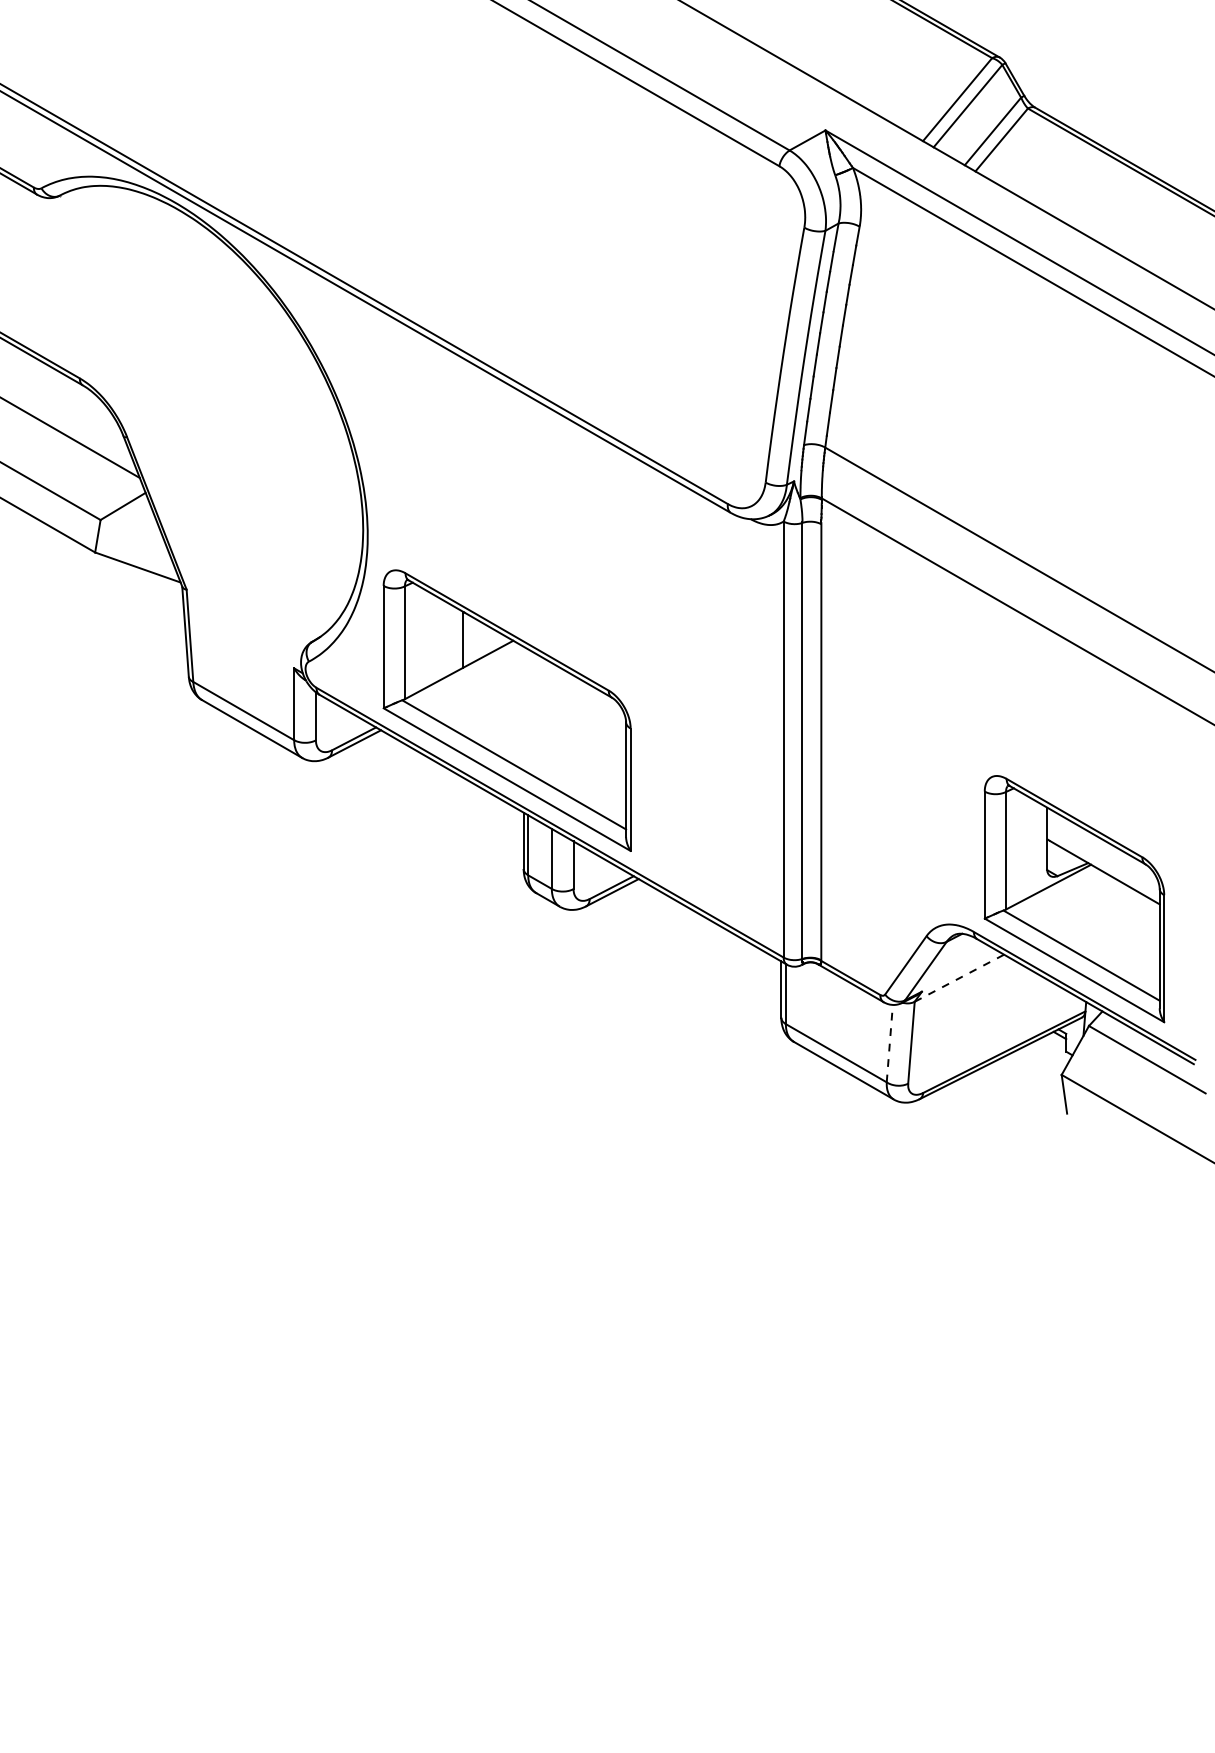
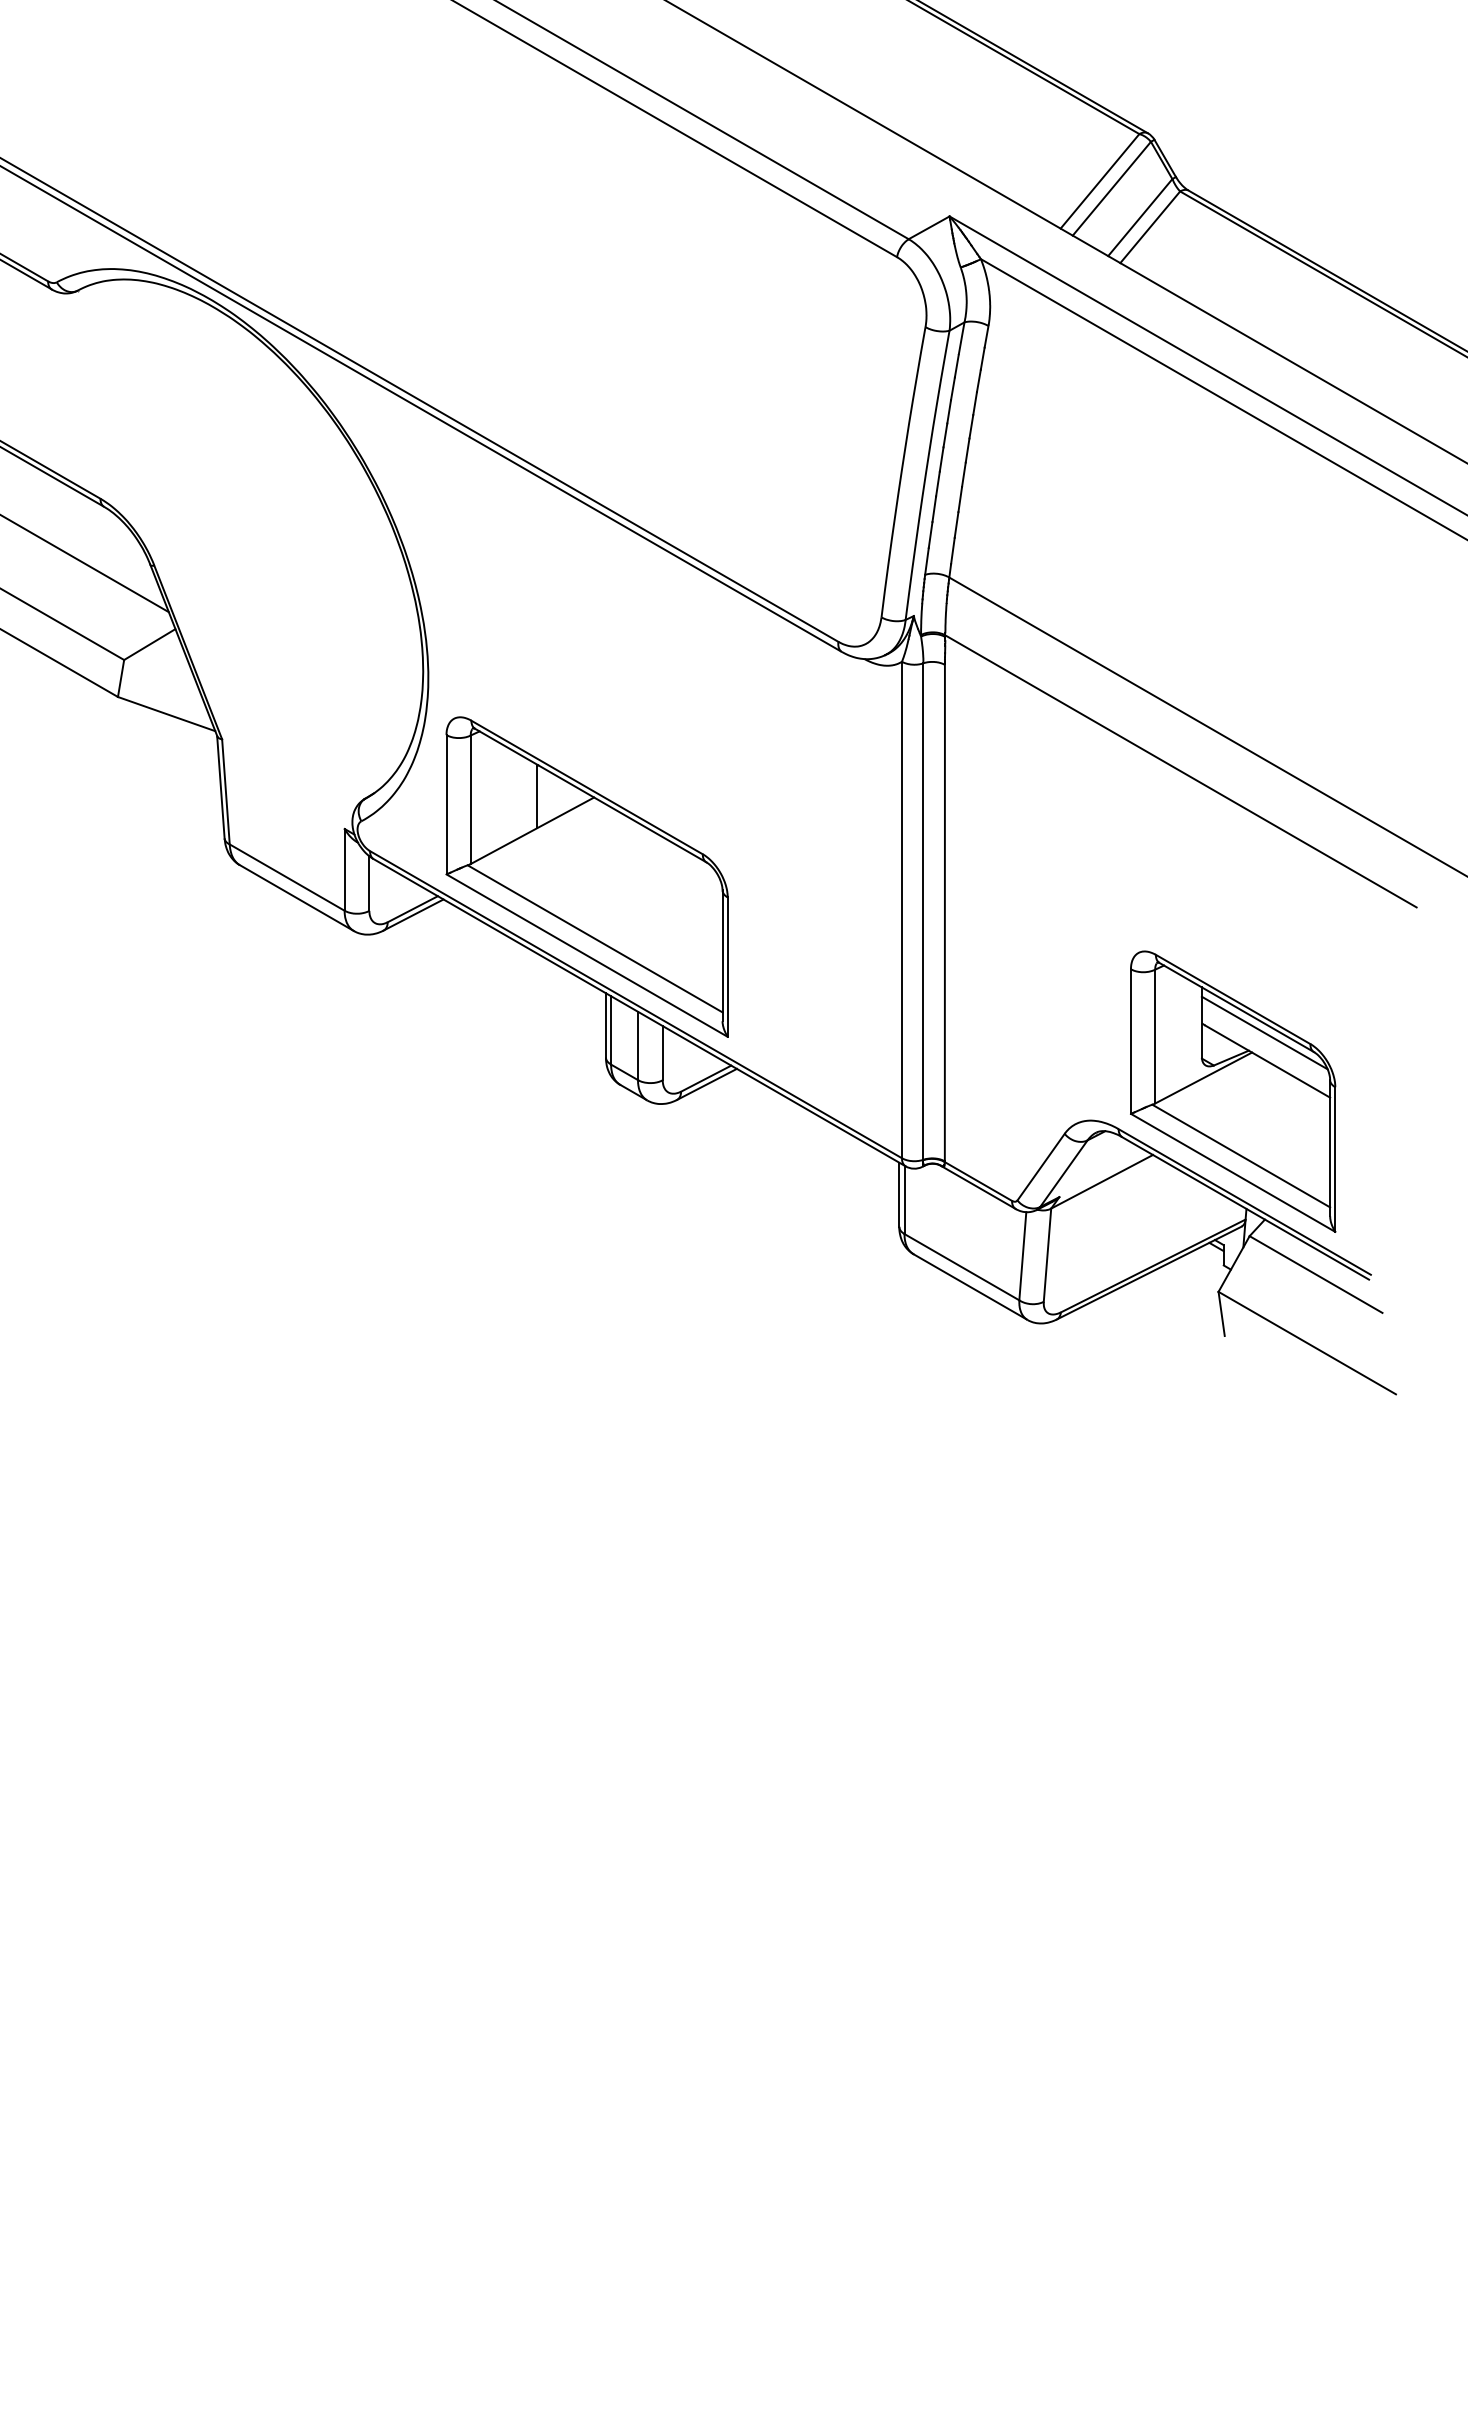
line: (1102, 847) -> (1264, 1032), added
line: (959, 977) -> (1102, 1181), dashed -> solid
line: (889, 1042) -> (1022, 1255), dashed -> solid

